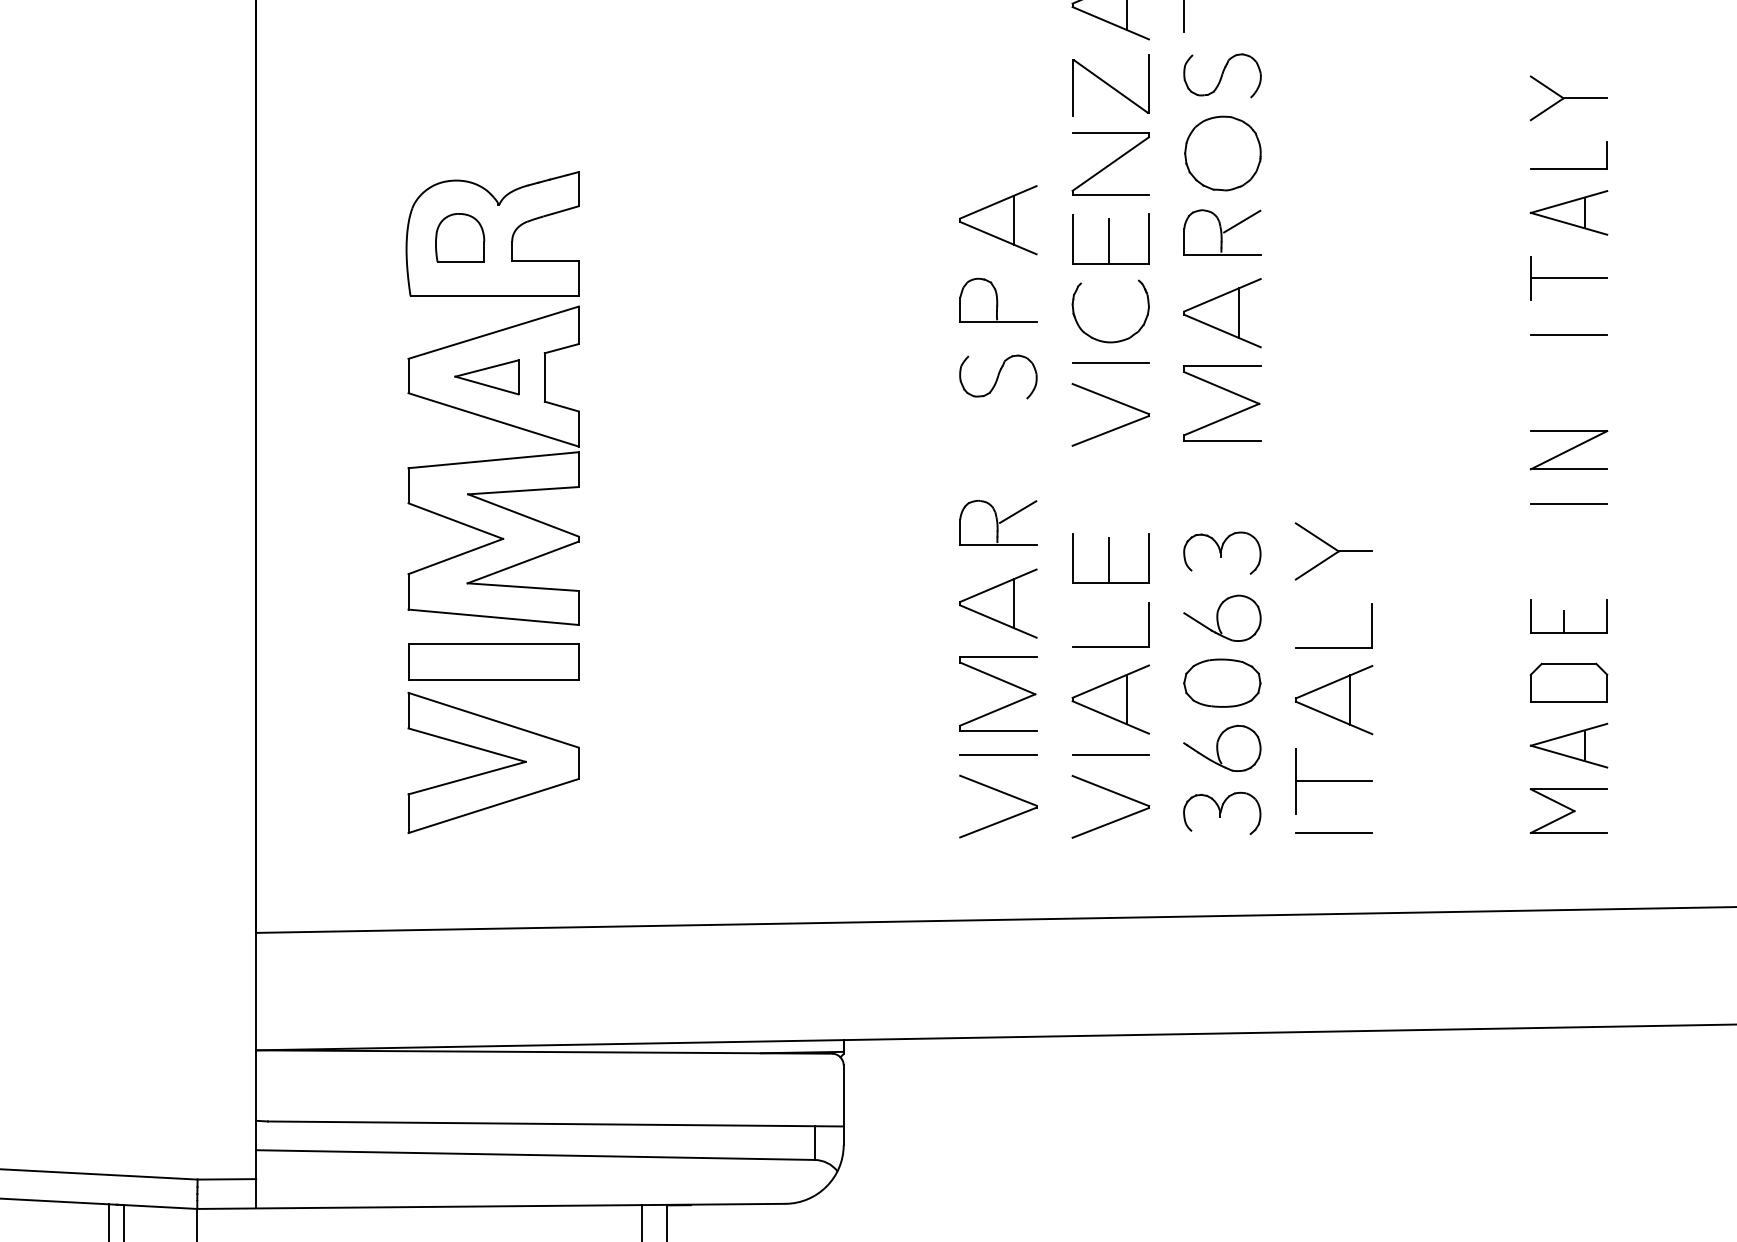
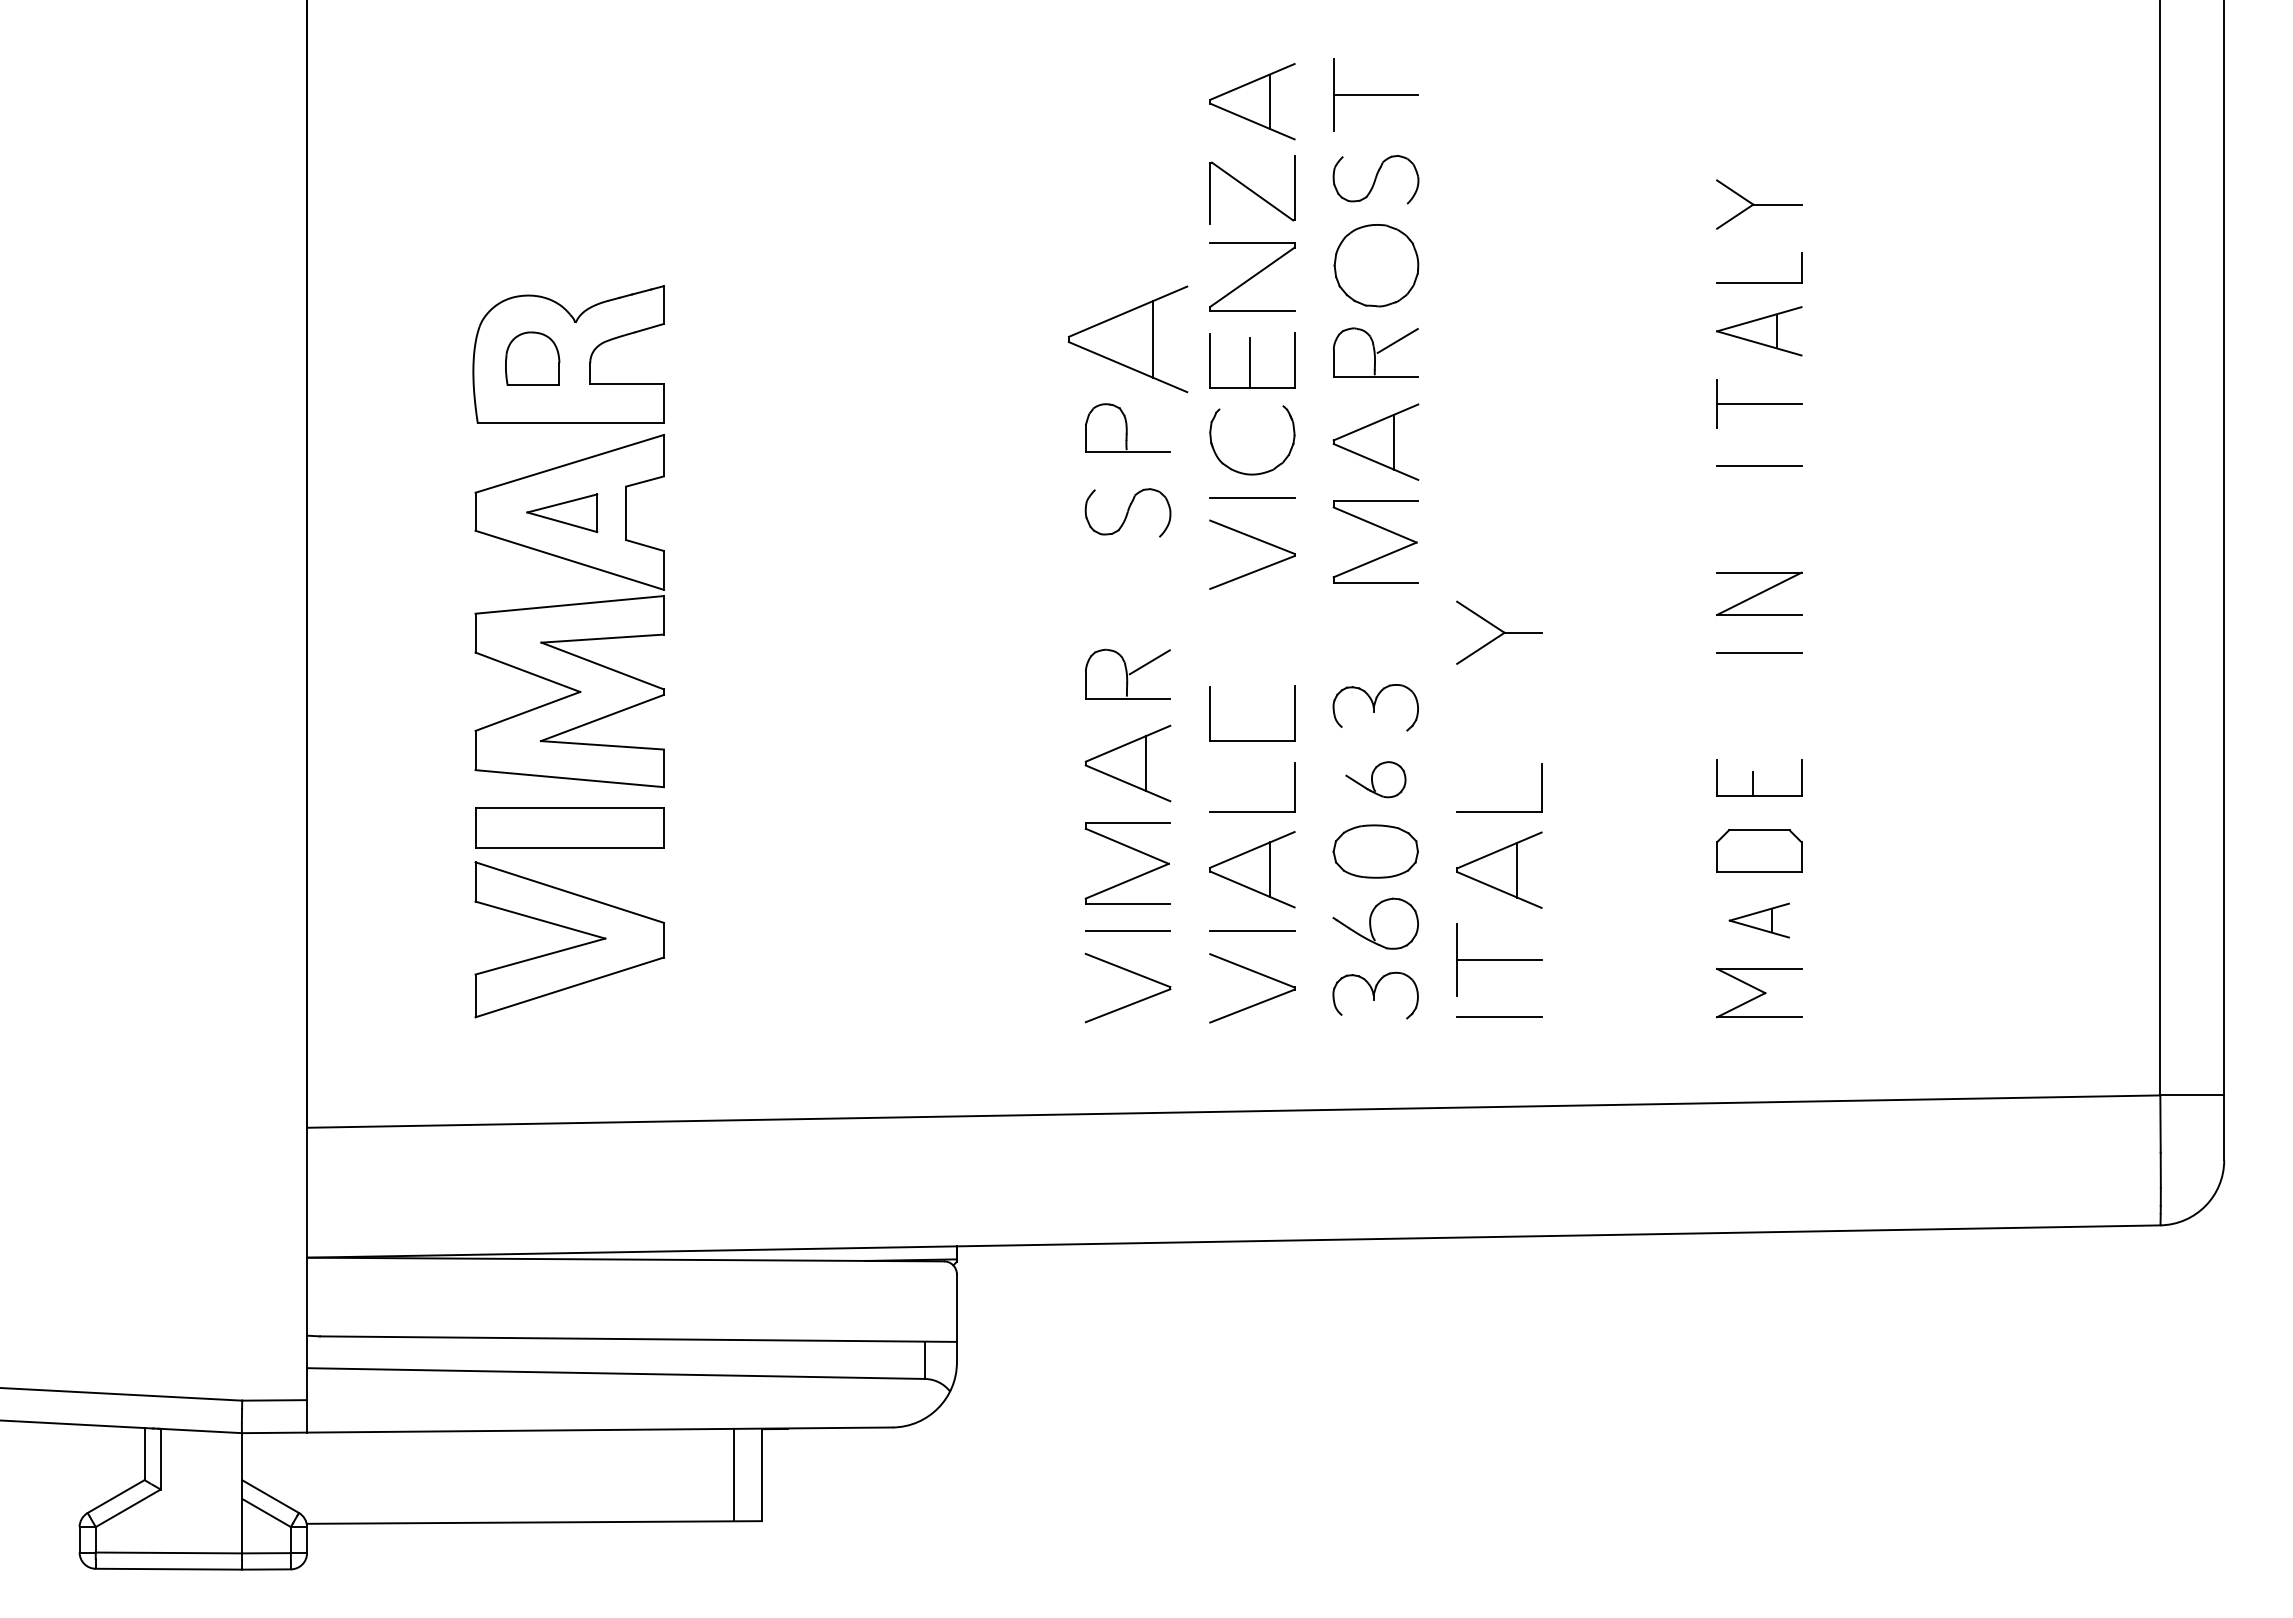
part: (997, 220) -> (1127, 339), size x1.4
part: (1334, 551) -> (1499, 632), moved
line: (1109, 560) -> (1250, 715), removed
part: (1222, 618) -> (1375, 779), size x0.7
part: (1569, 745) -> (1759, 920), size x0.7

